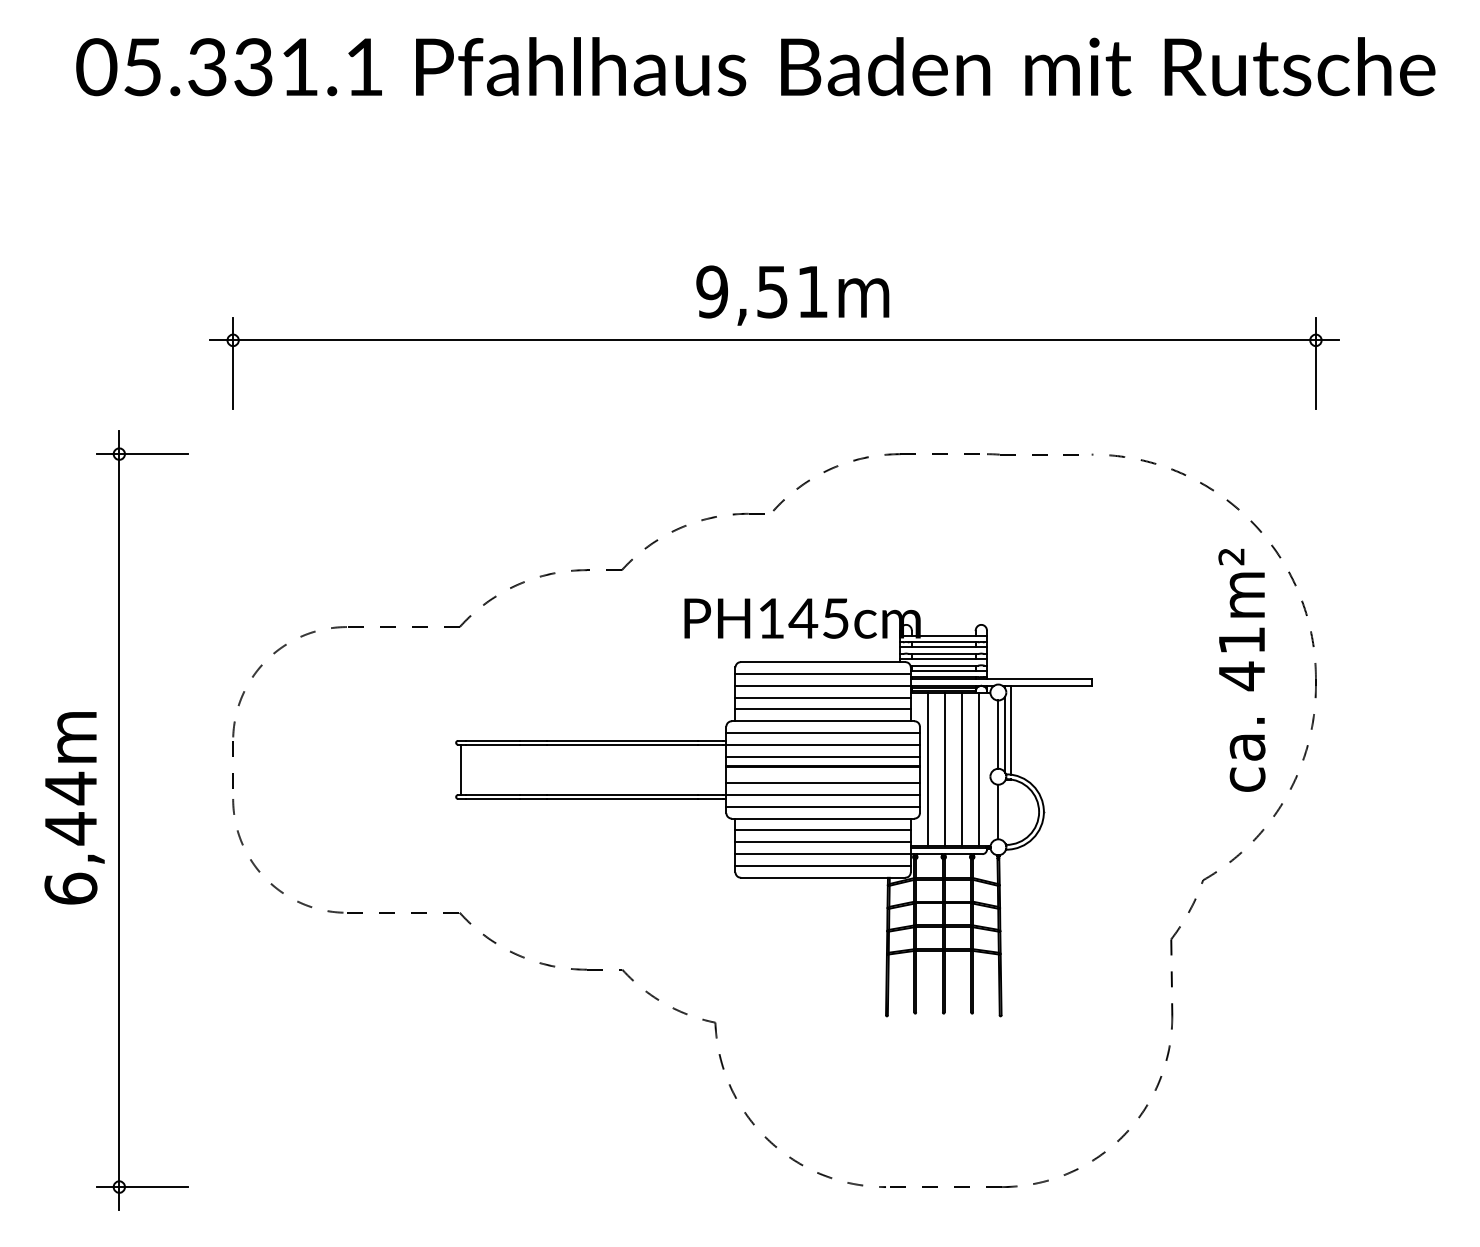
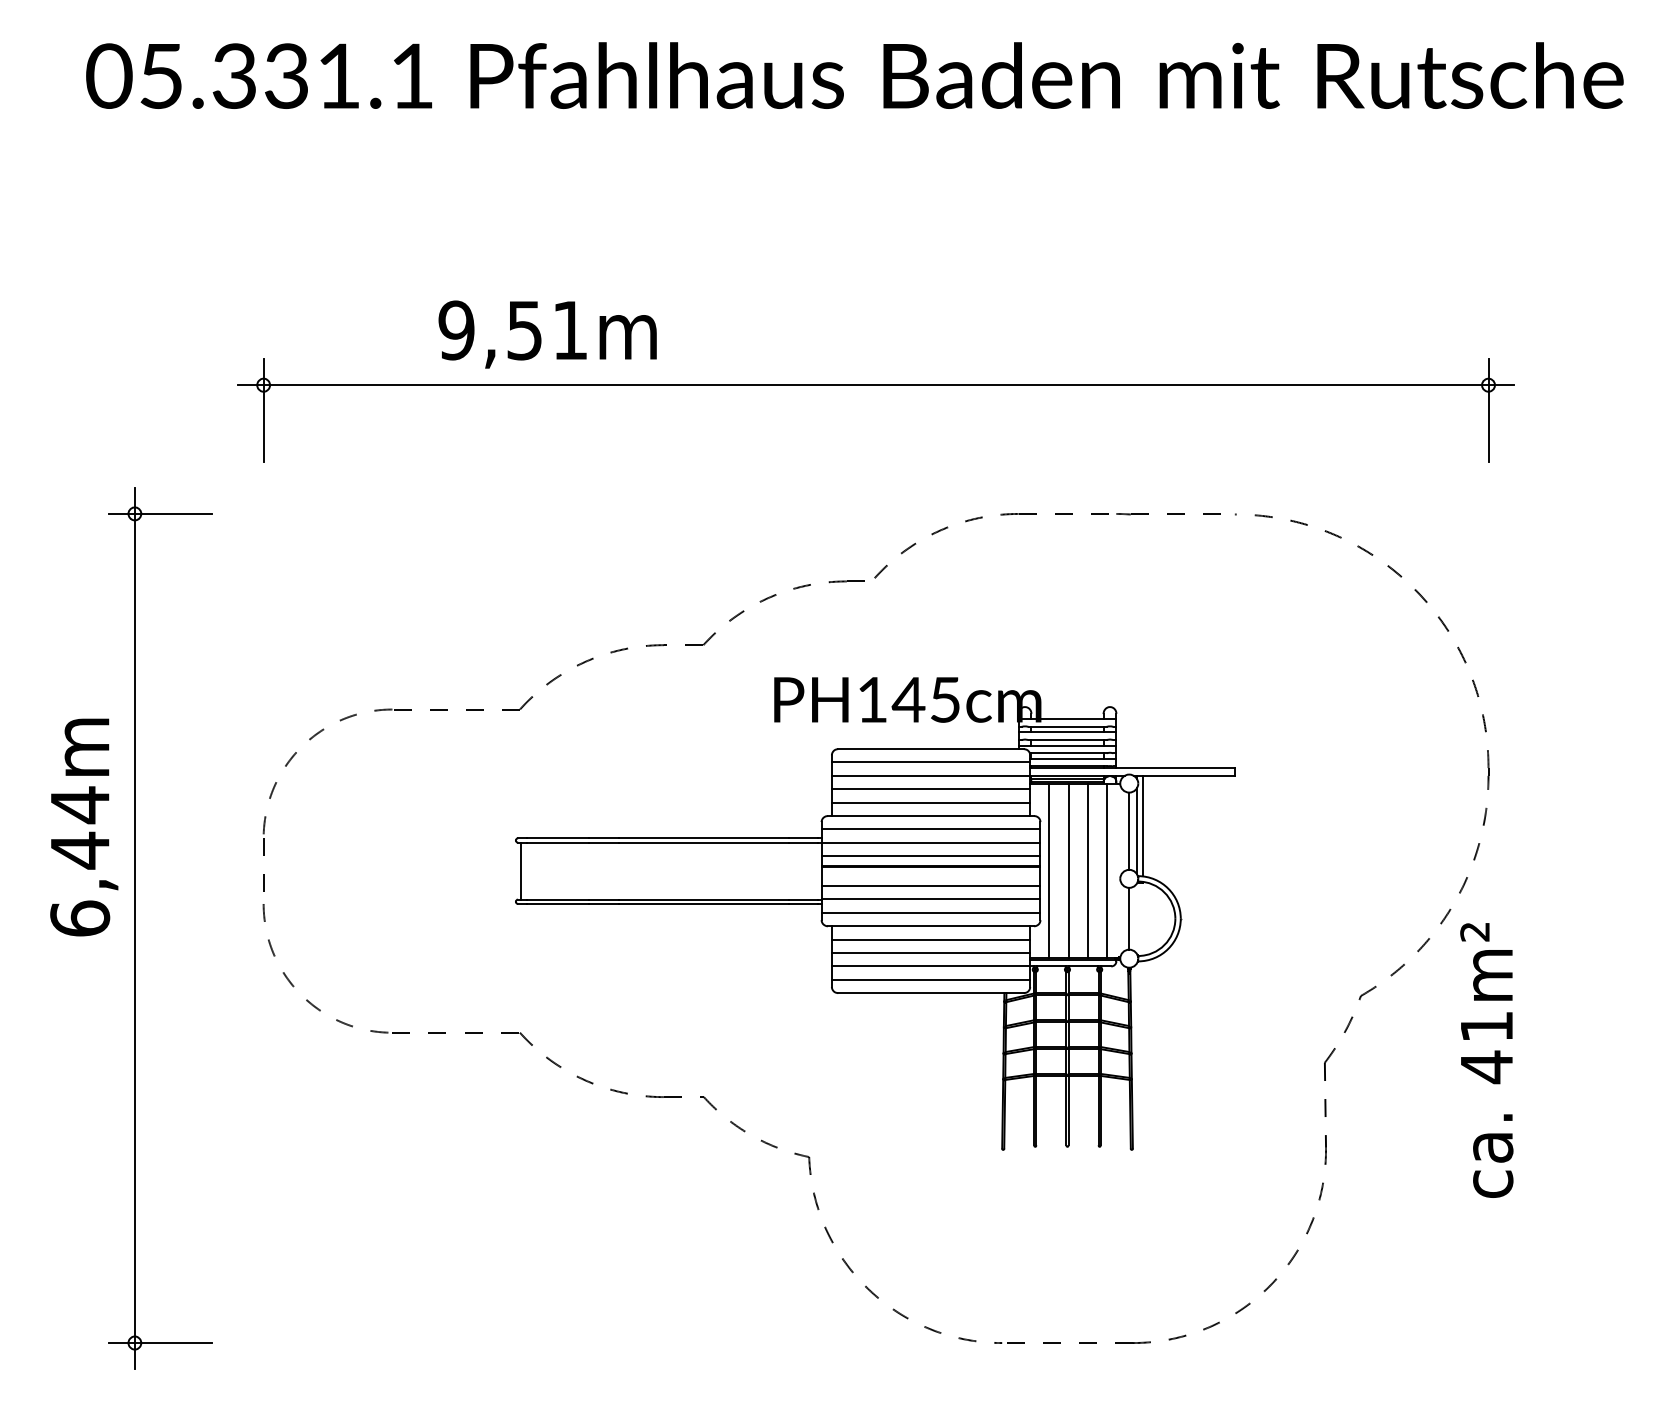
text: (792, 295) -> (547, 334), moved
text: (1241, 670) -> (1486, 1060), moved
text: (74, 808) -> (84, 827), moved

